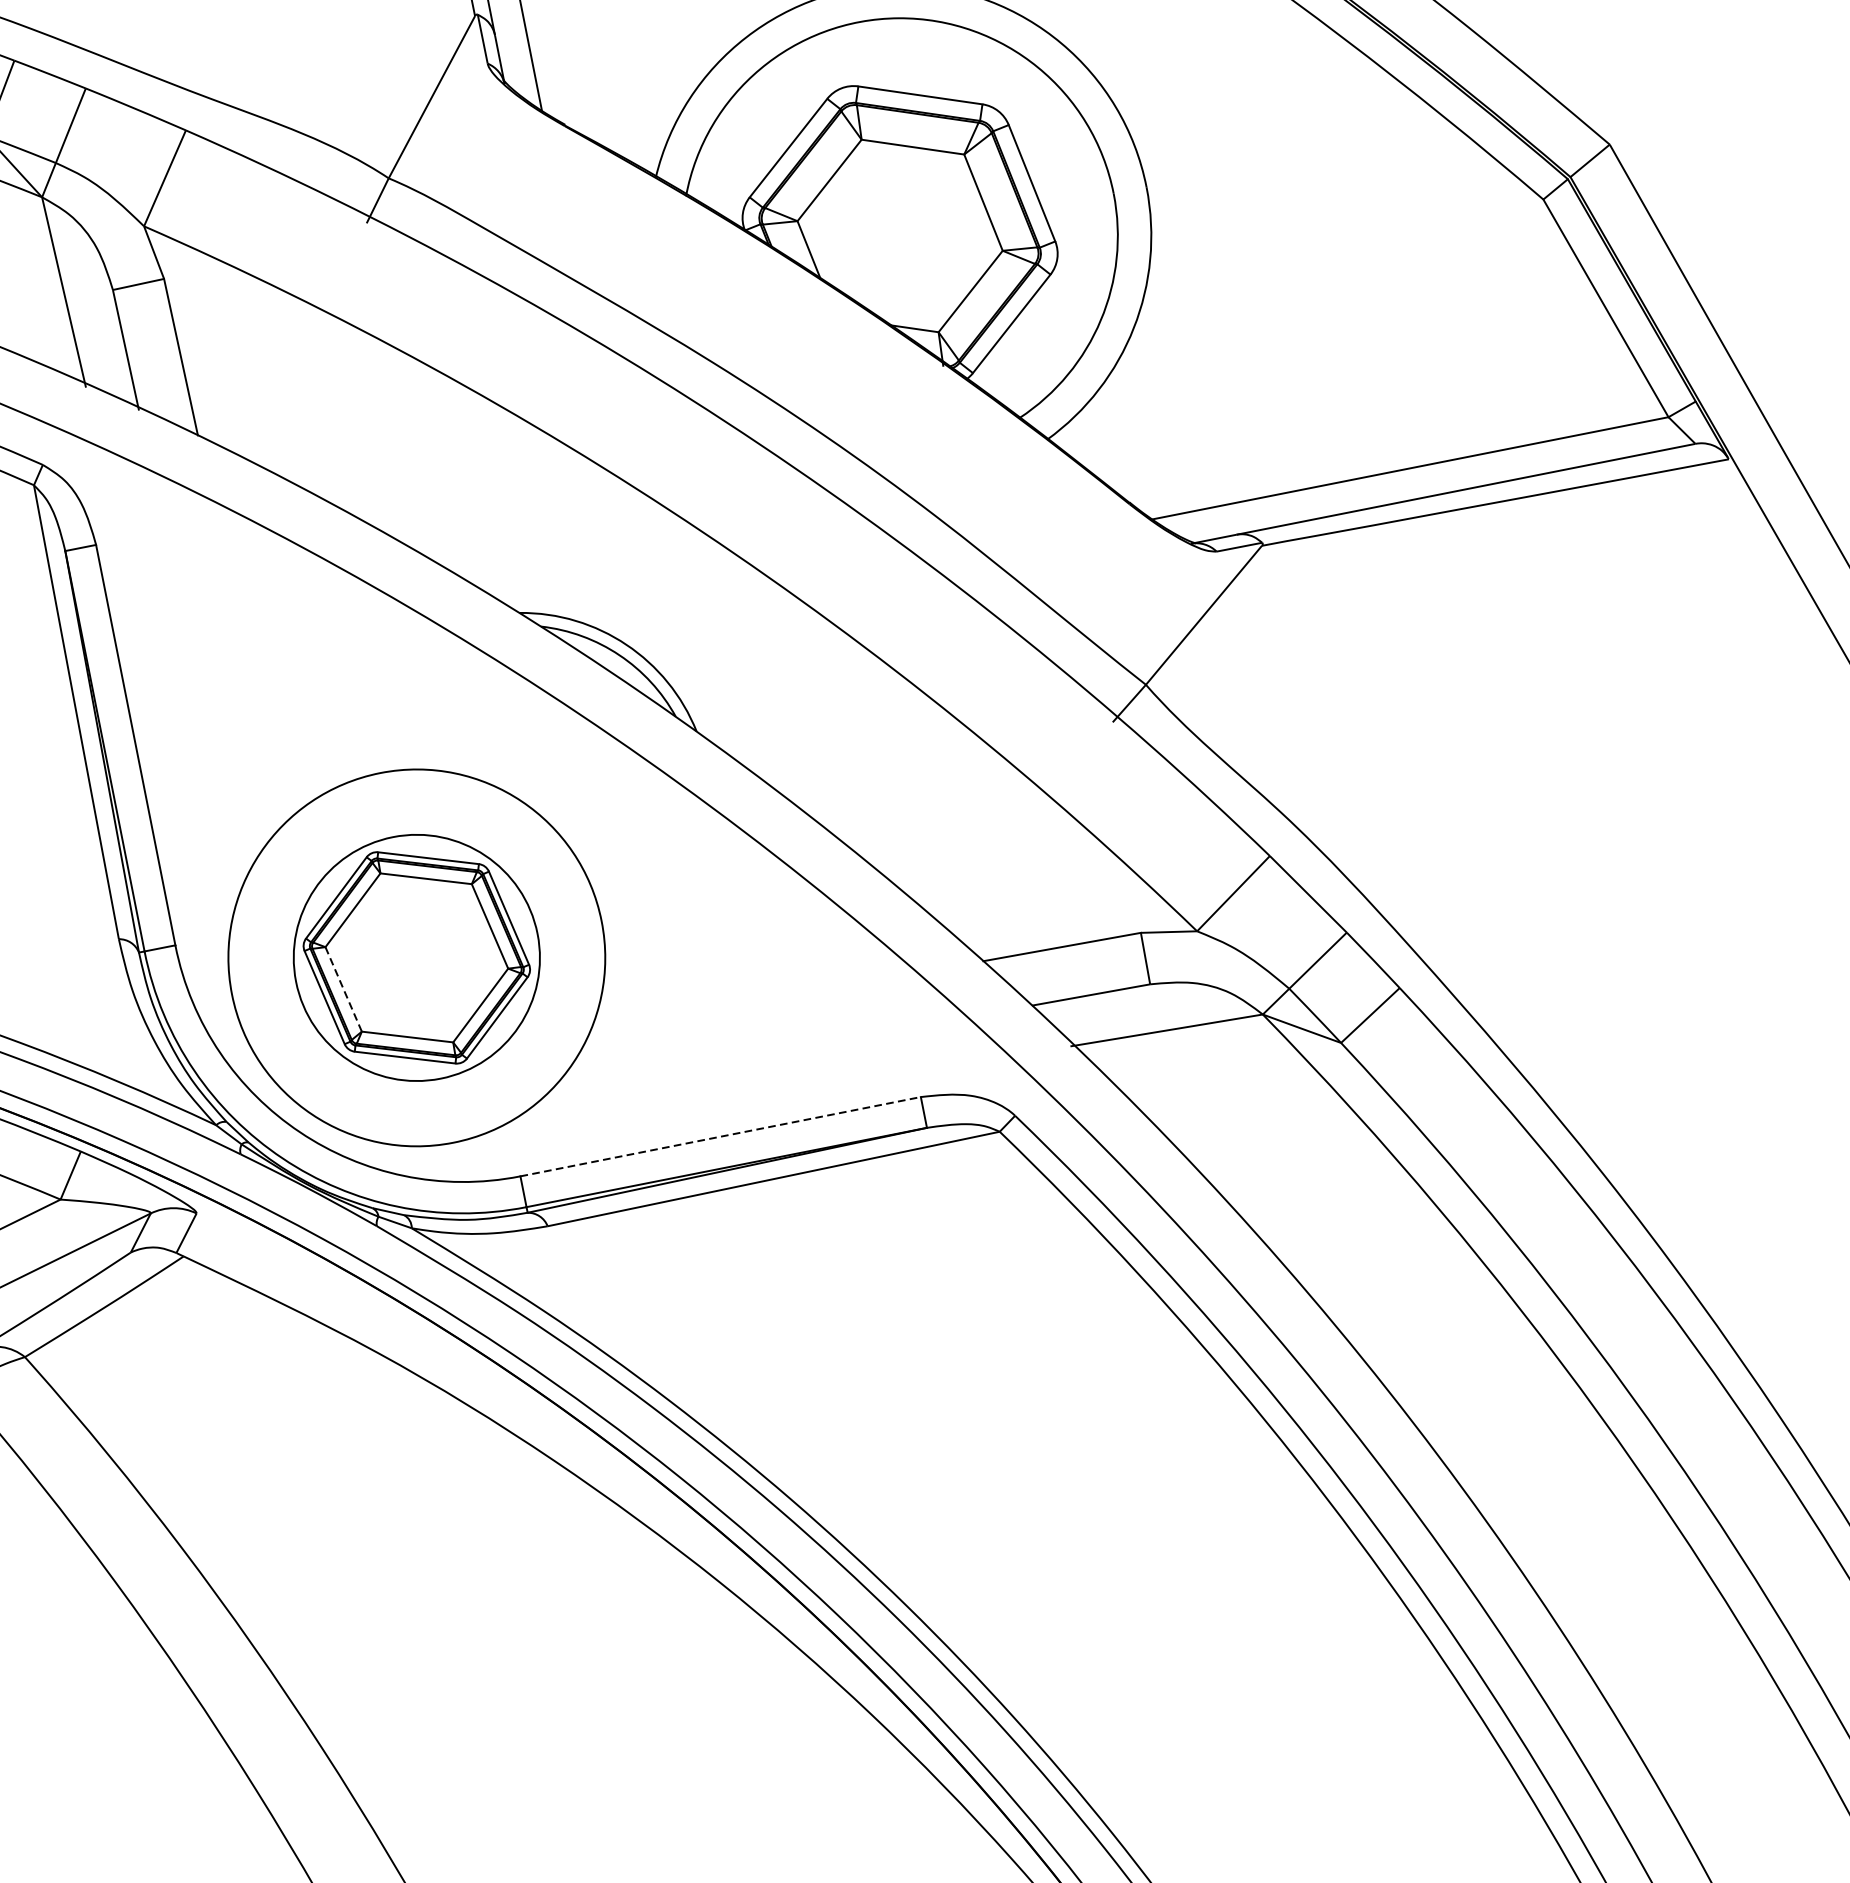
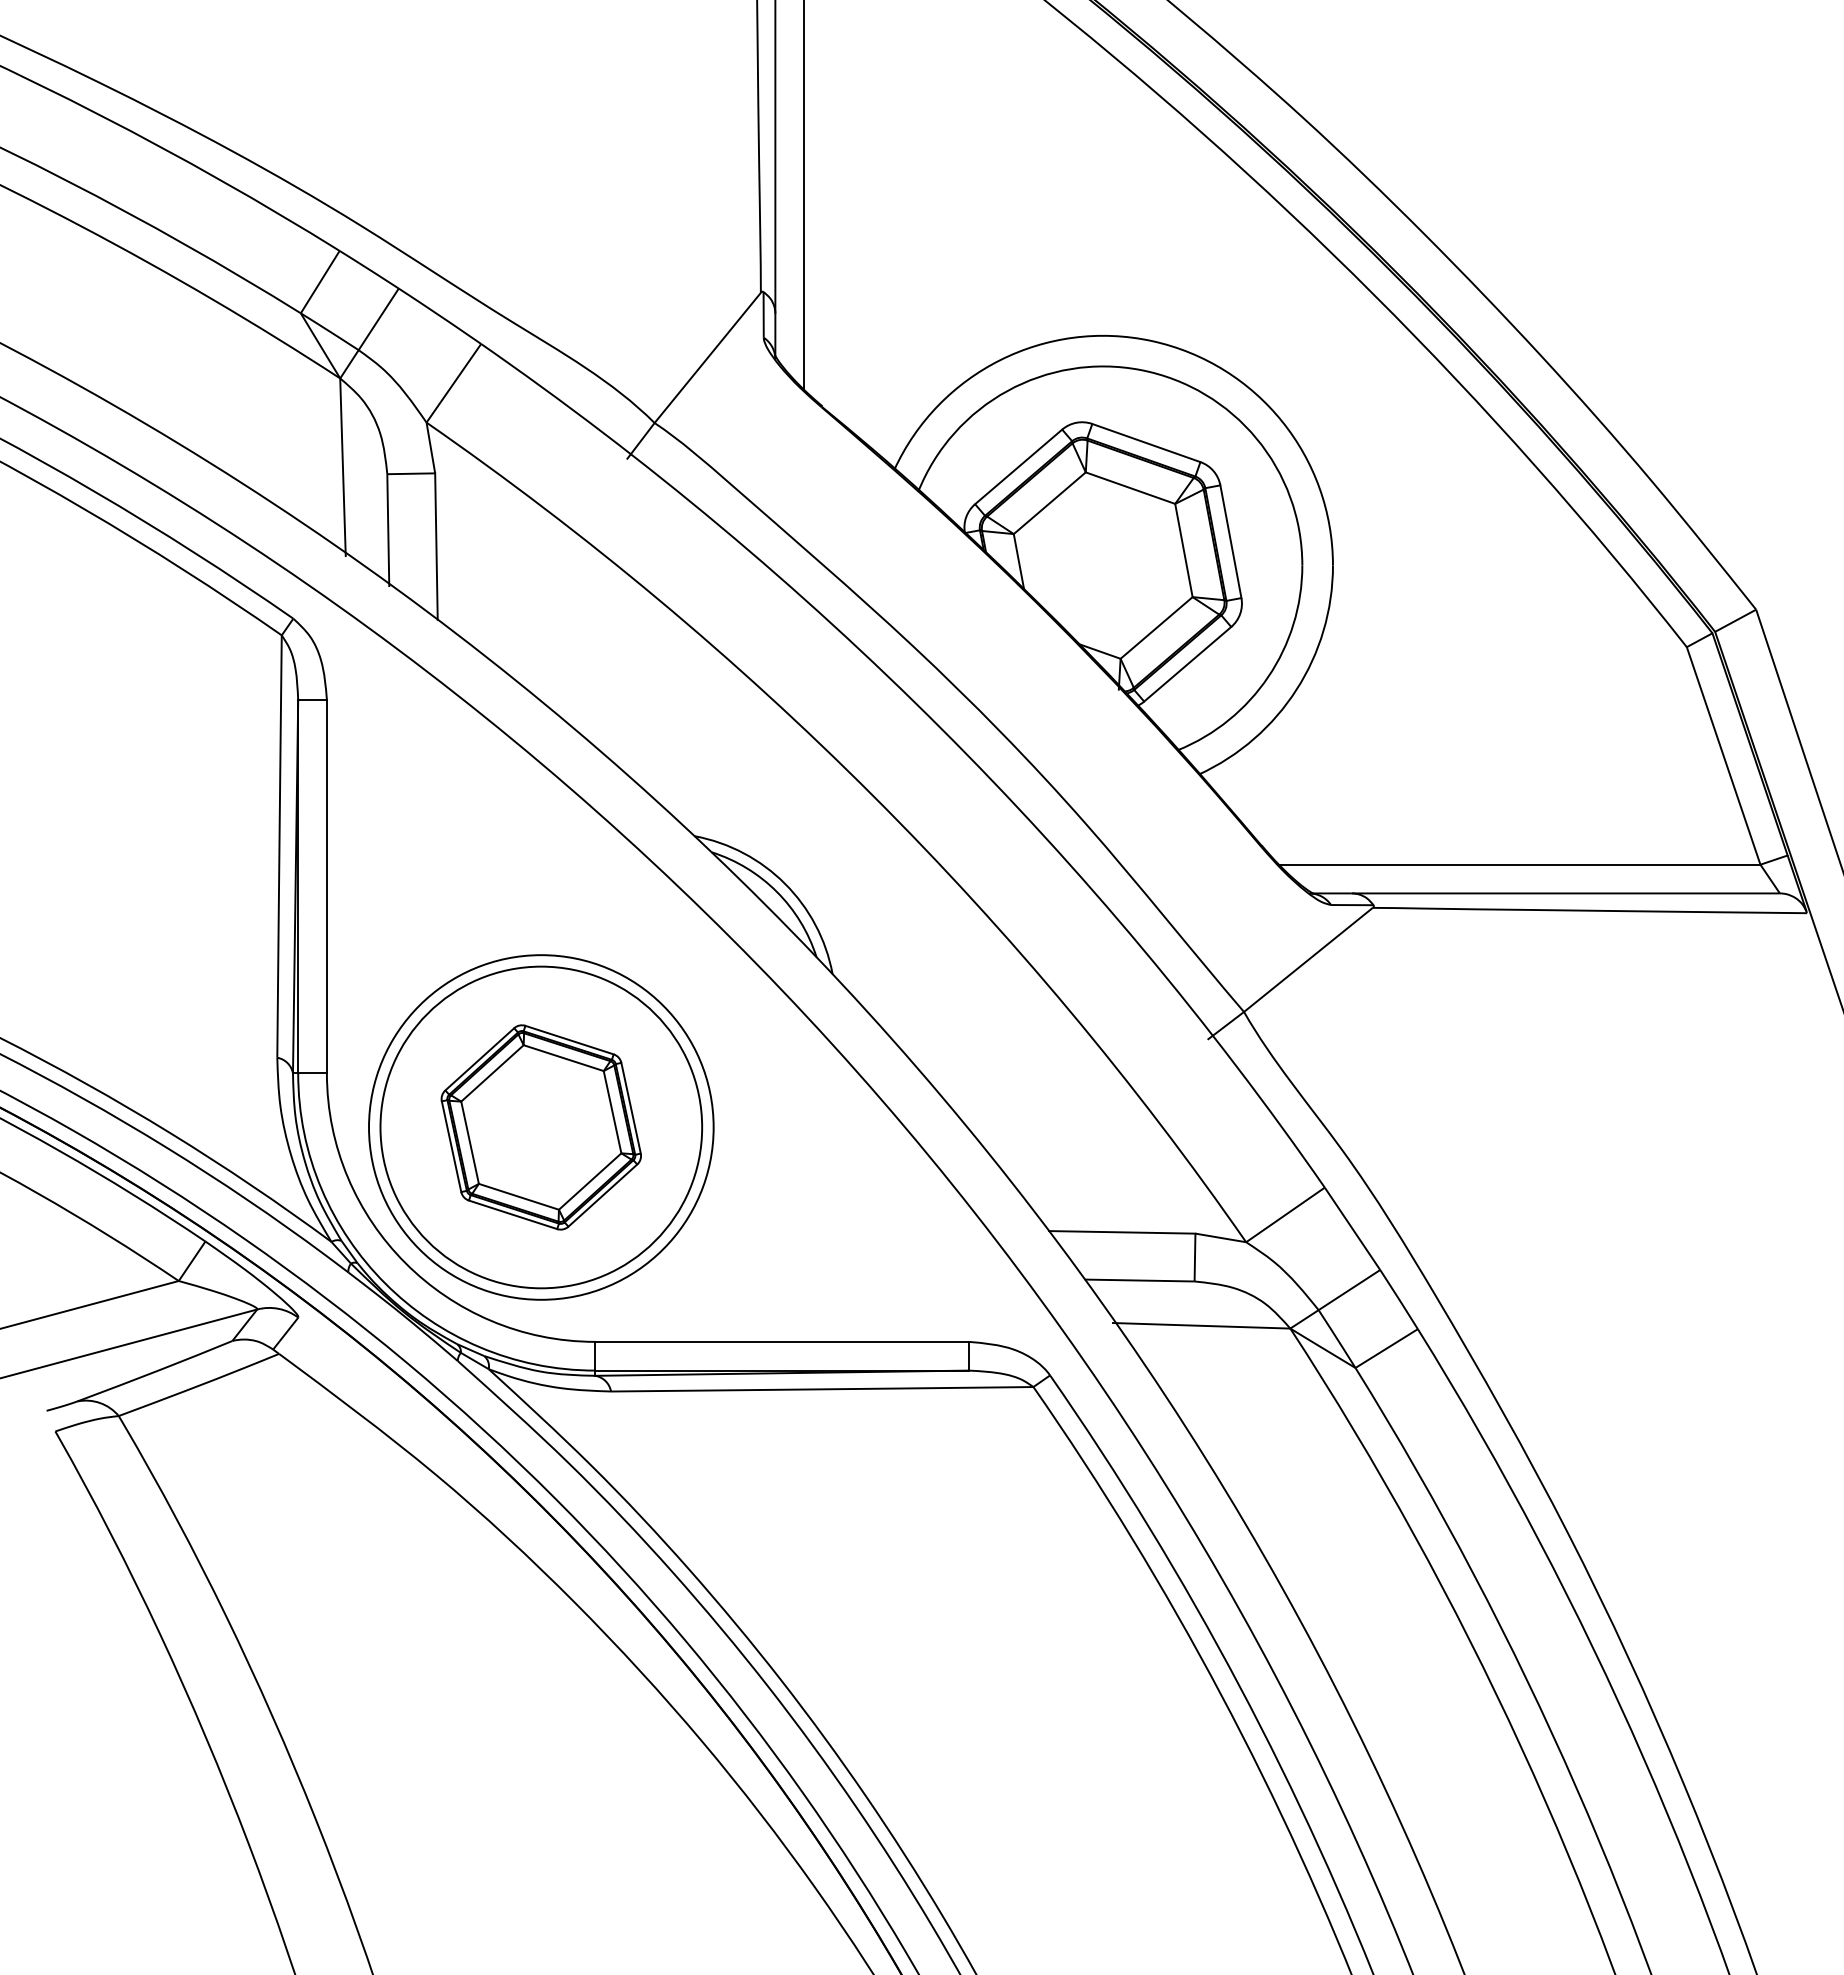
circle: (417, 957) -> (541, 1127), size x1.43
line: (344, 990) -> (470, 1143), dashed -> solid
line: (720, 1136) -> (782, 1341), dashed -> solid

